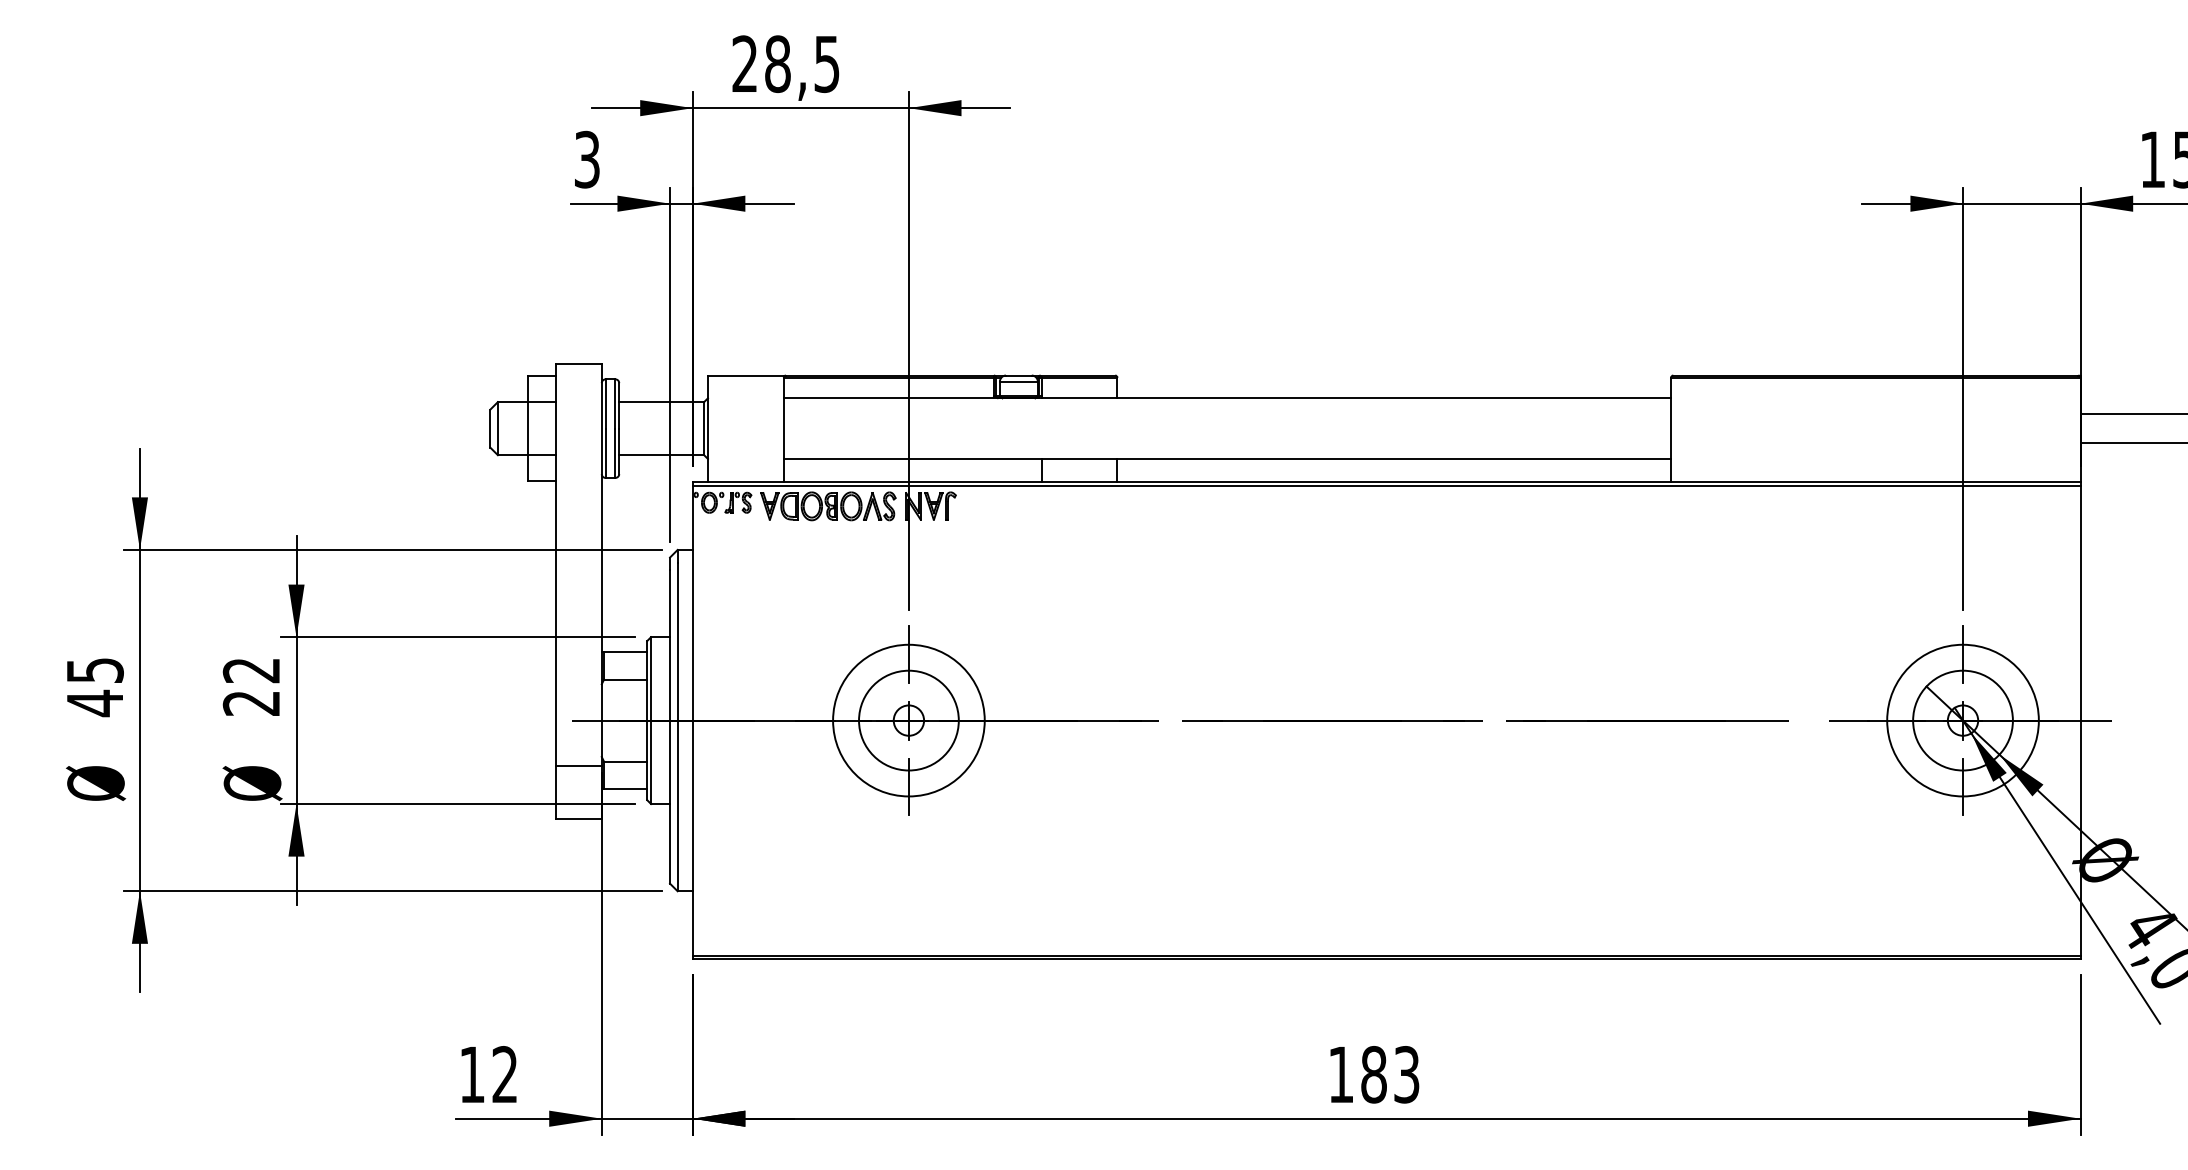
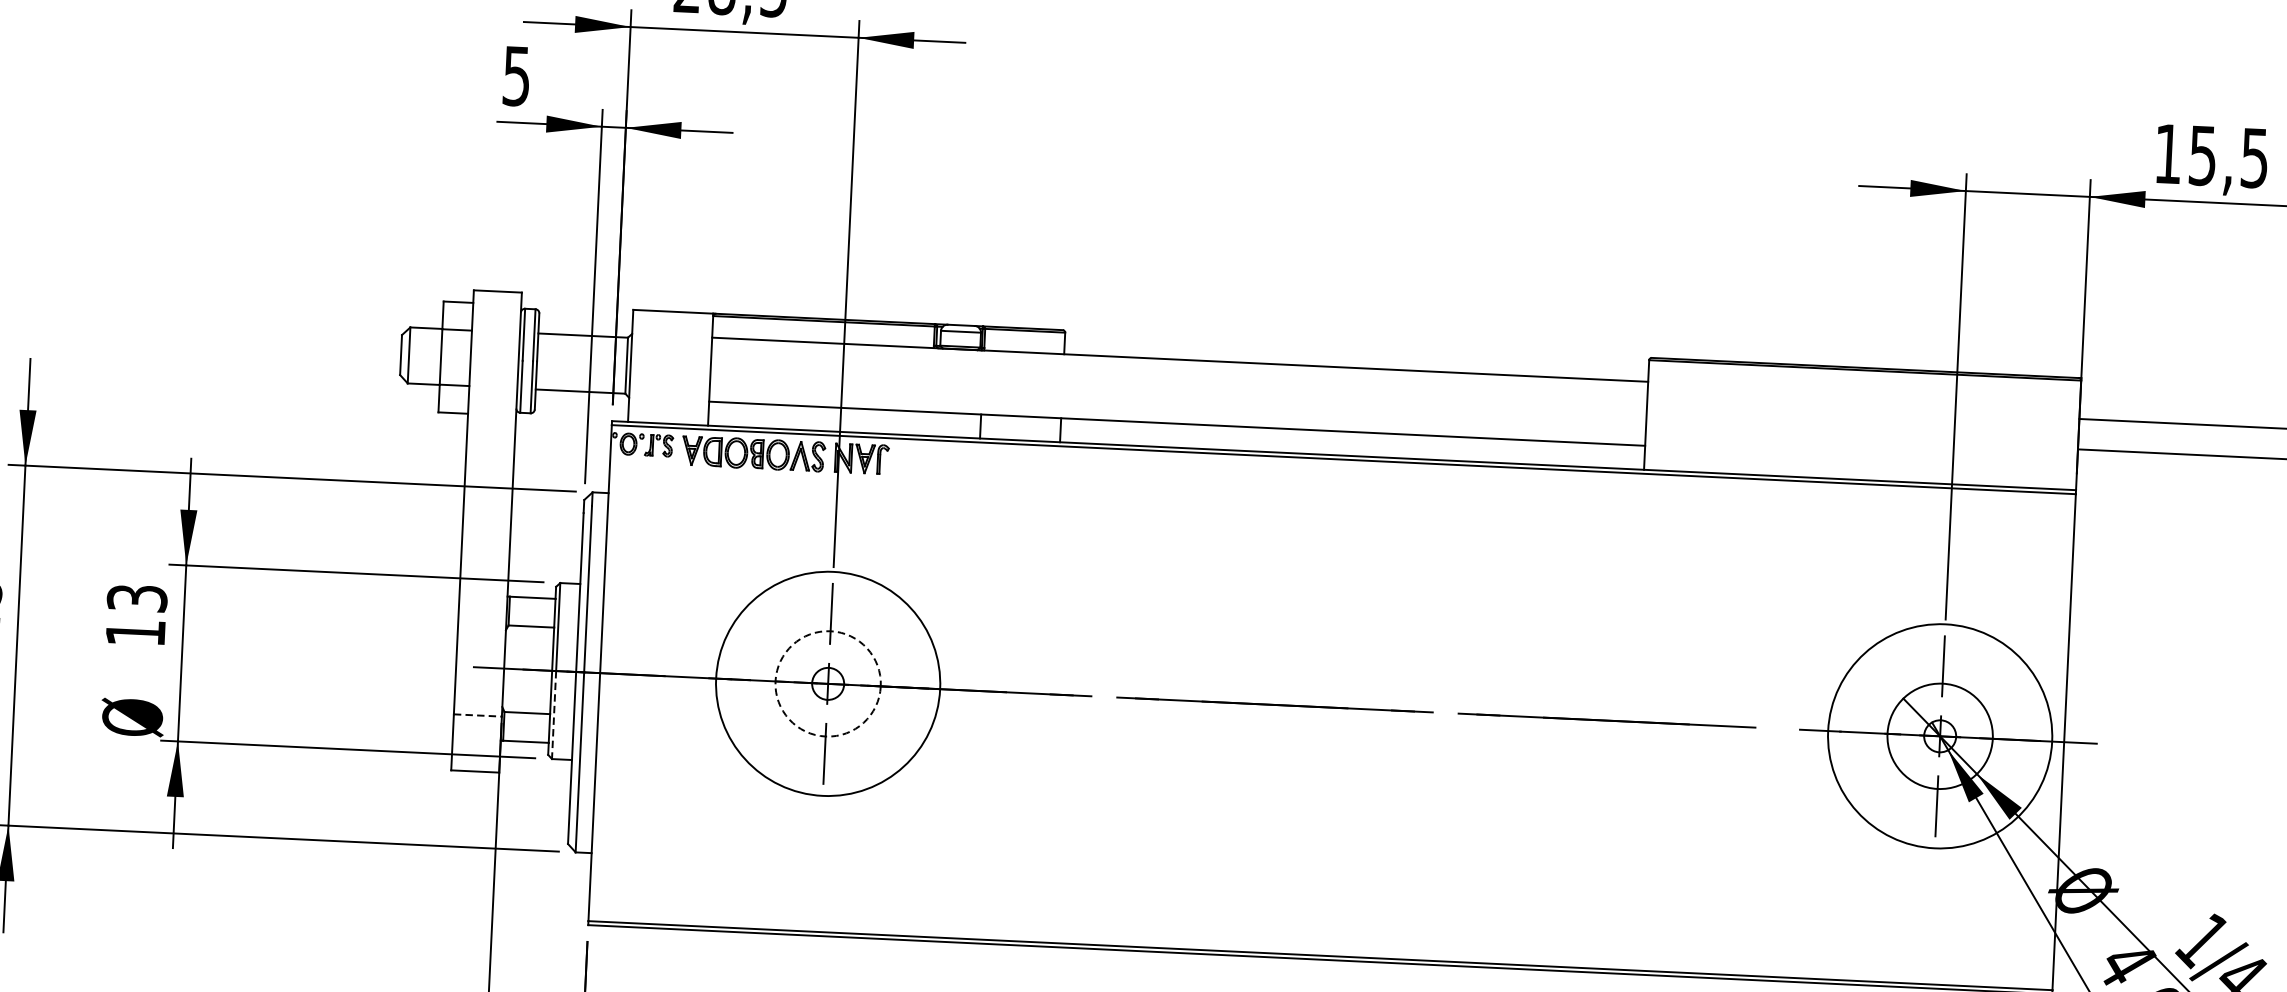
text: (587, 158) -> (517, 74), 3 -> 5
text: (251, 686) -> (136, 615), 22 -> 13
circle: (908, 720) -> (827, 683), size x1.4
circle: (908, 720) -> (827, 683), solid -> dashed
circle: (1962, 720) -> (1939, 736), size x1.4
line: (651, 762) -> (554, 715), solid -> dashed
line: (579, 766) -> (478, 715), solid -> dashed

